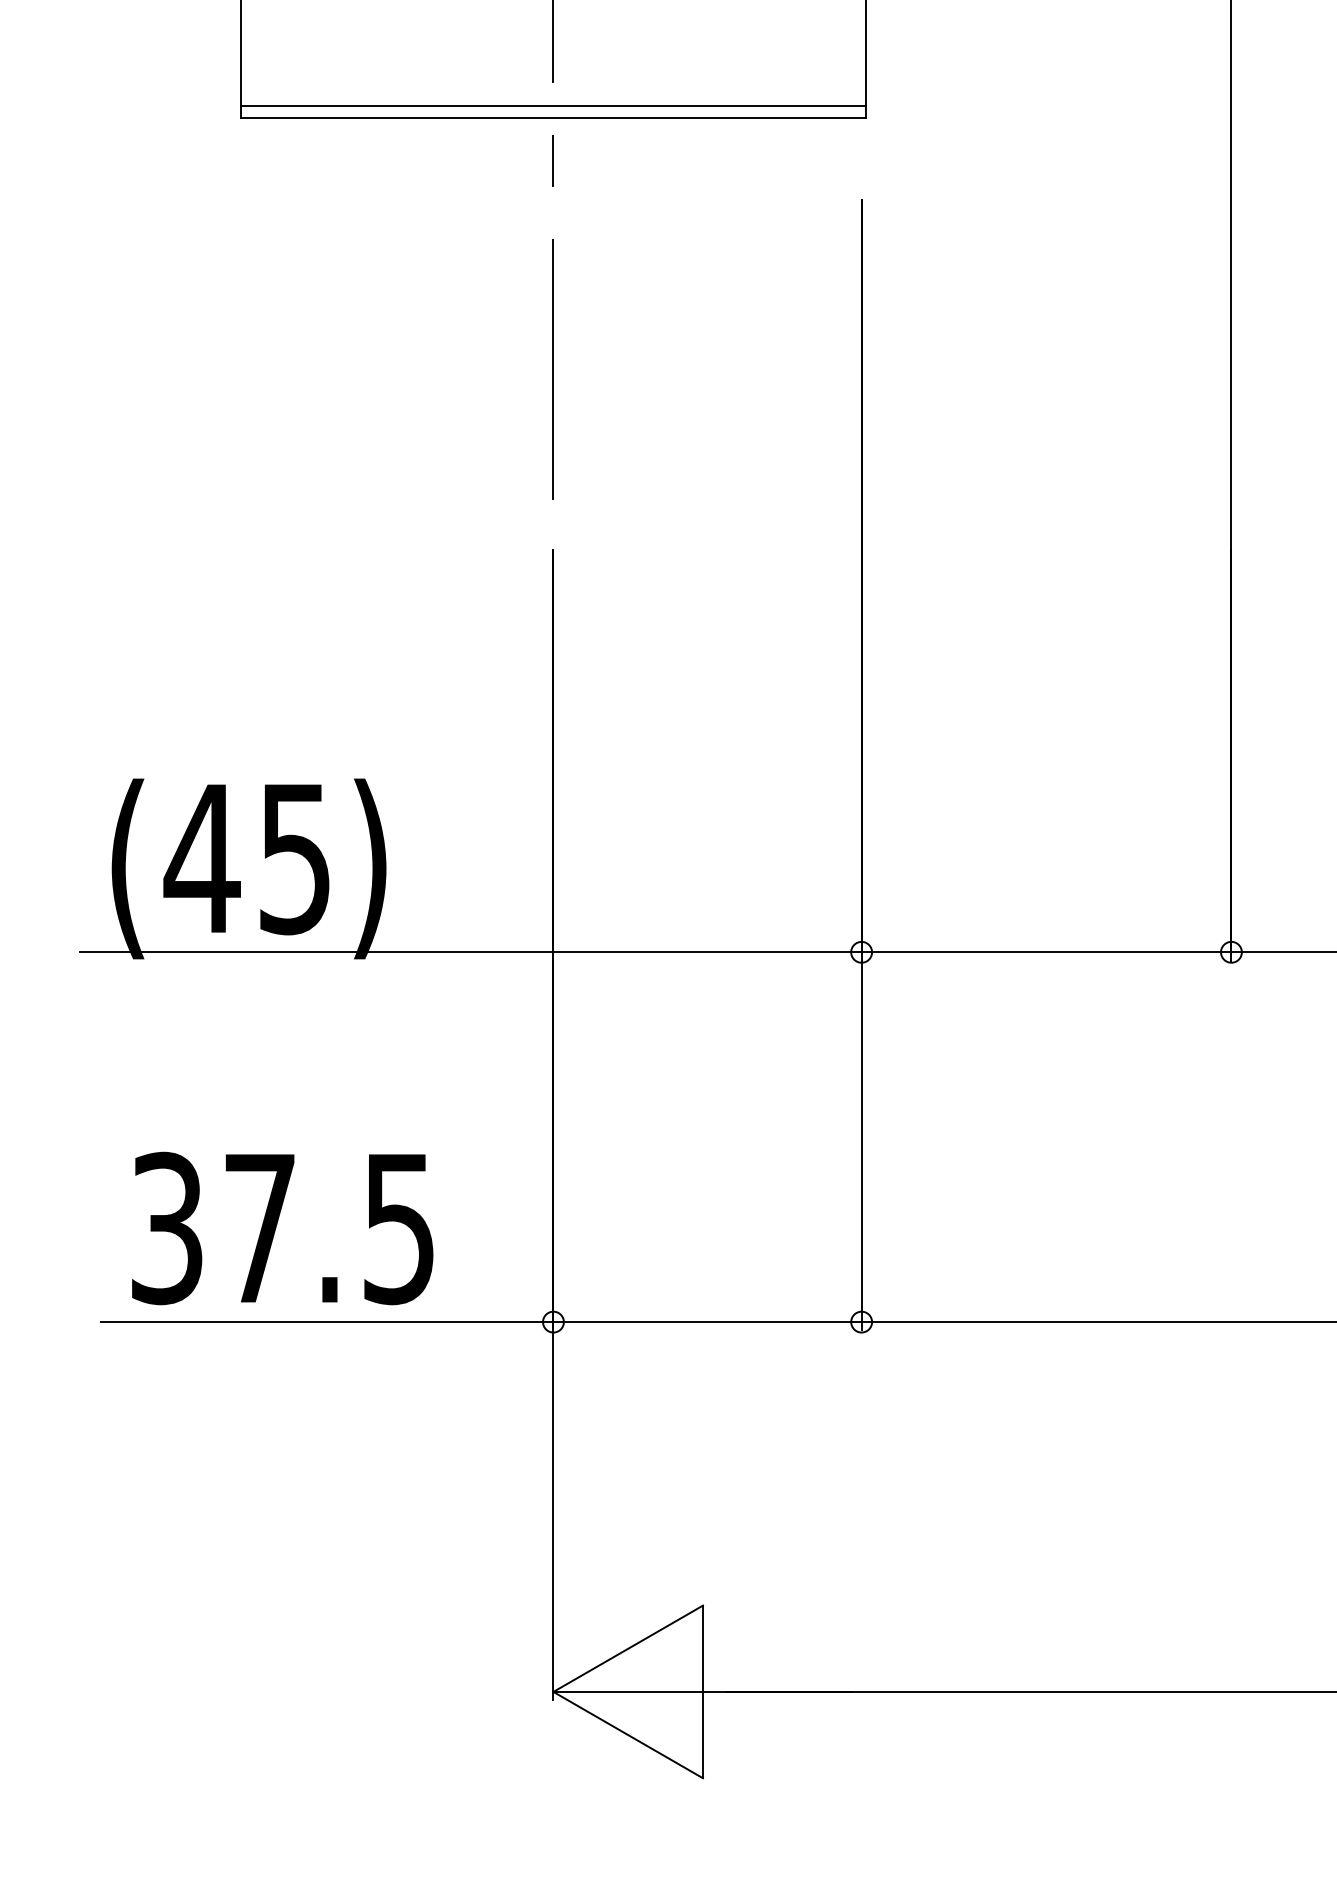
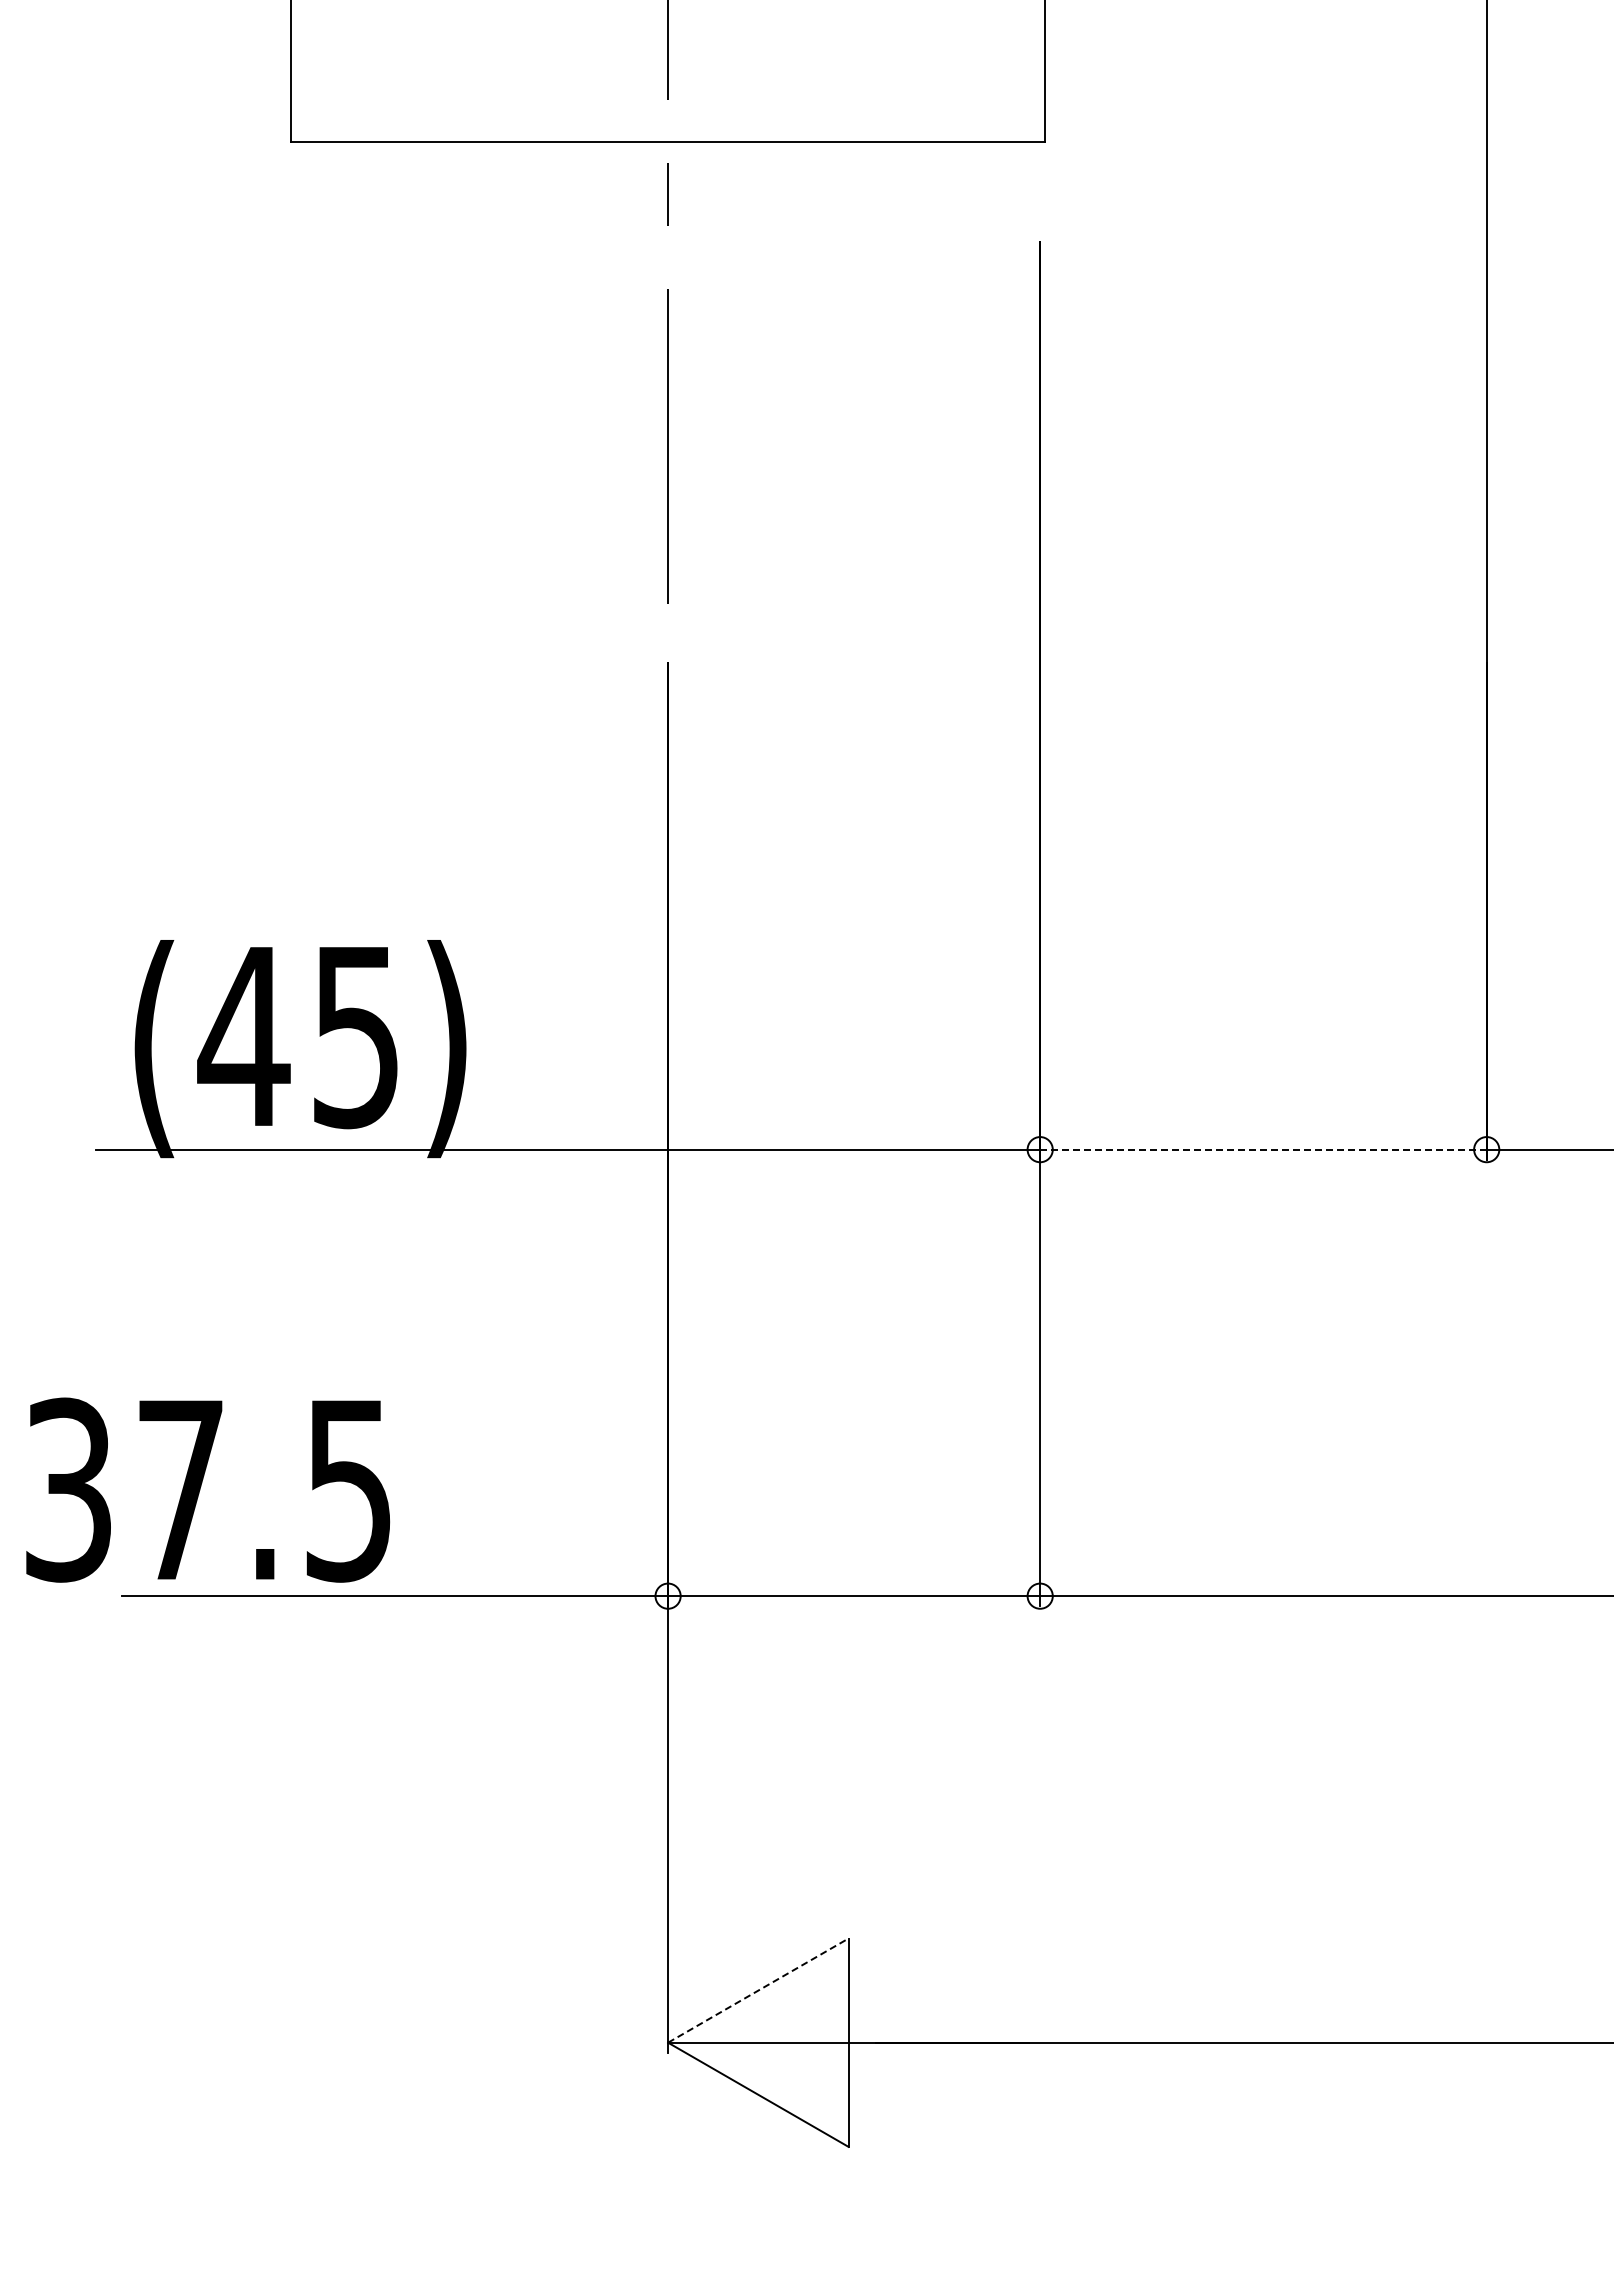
line: (553, 105) -> (668, 127), removed
line: (1045, 952) -> (1262, 1149), solid -> dashed
text: (282, 1227) -> (208, 1489), moved
line: (628, 1648) -> (758, 1990), solid -> dashed

